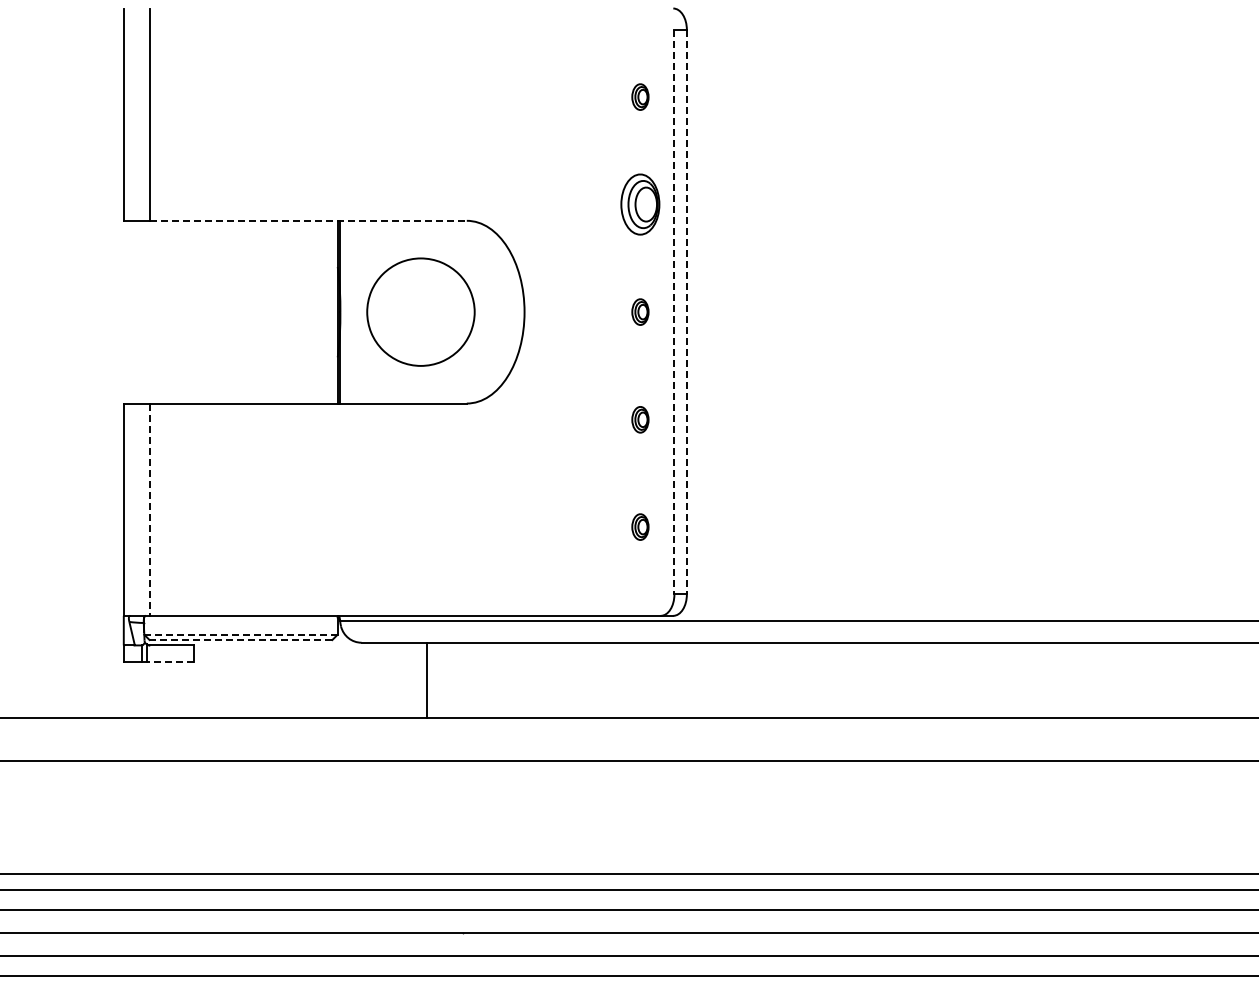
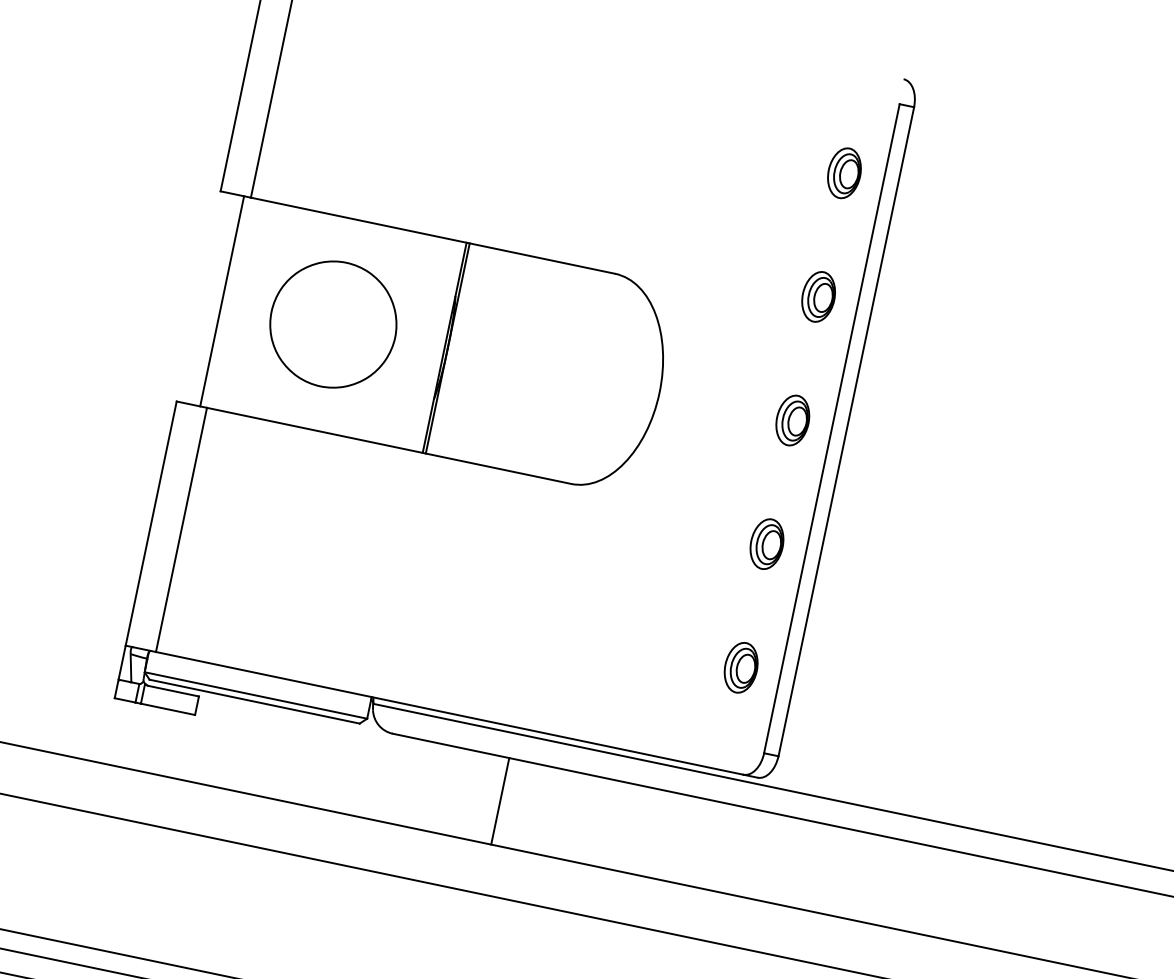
part: (640, 96) -> (844, 172), size x1.67
part: (640, 204) -> (818, 296), size x0.71
line: (308, 220) -> (433, 235), dashed -> solid
line: (144, 311) -> (222, 300), added
part: (420, 311) -> (333, 323), moved
part: (640, 311) -> (793, 419), size x1.67
line: (674, 312) -> (831, 429), dashed -> solid
line: (686, 312) -> (845, 431), dashed -> solid
part: (640, 419) -> (767, 543), size x1.67
line: (150, 510) -> (181, 530), dashed -> solid
part: (640, 526) -> (741, 667), size x1.67
line: (241, 634) -> (256, 695), dashed -> solid
line: (240, 640) -> (254, 702), dashed -> solid
line: (170, 661) -> (168, 709), dashed -> solid
line: (426, 679) -> (499, 800), moved

